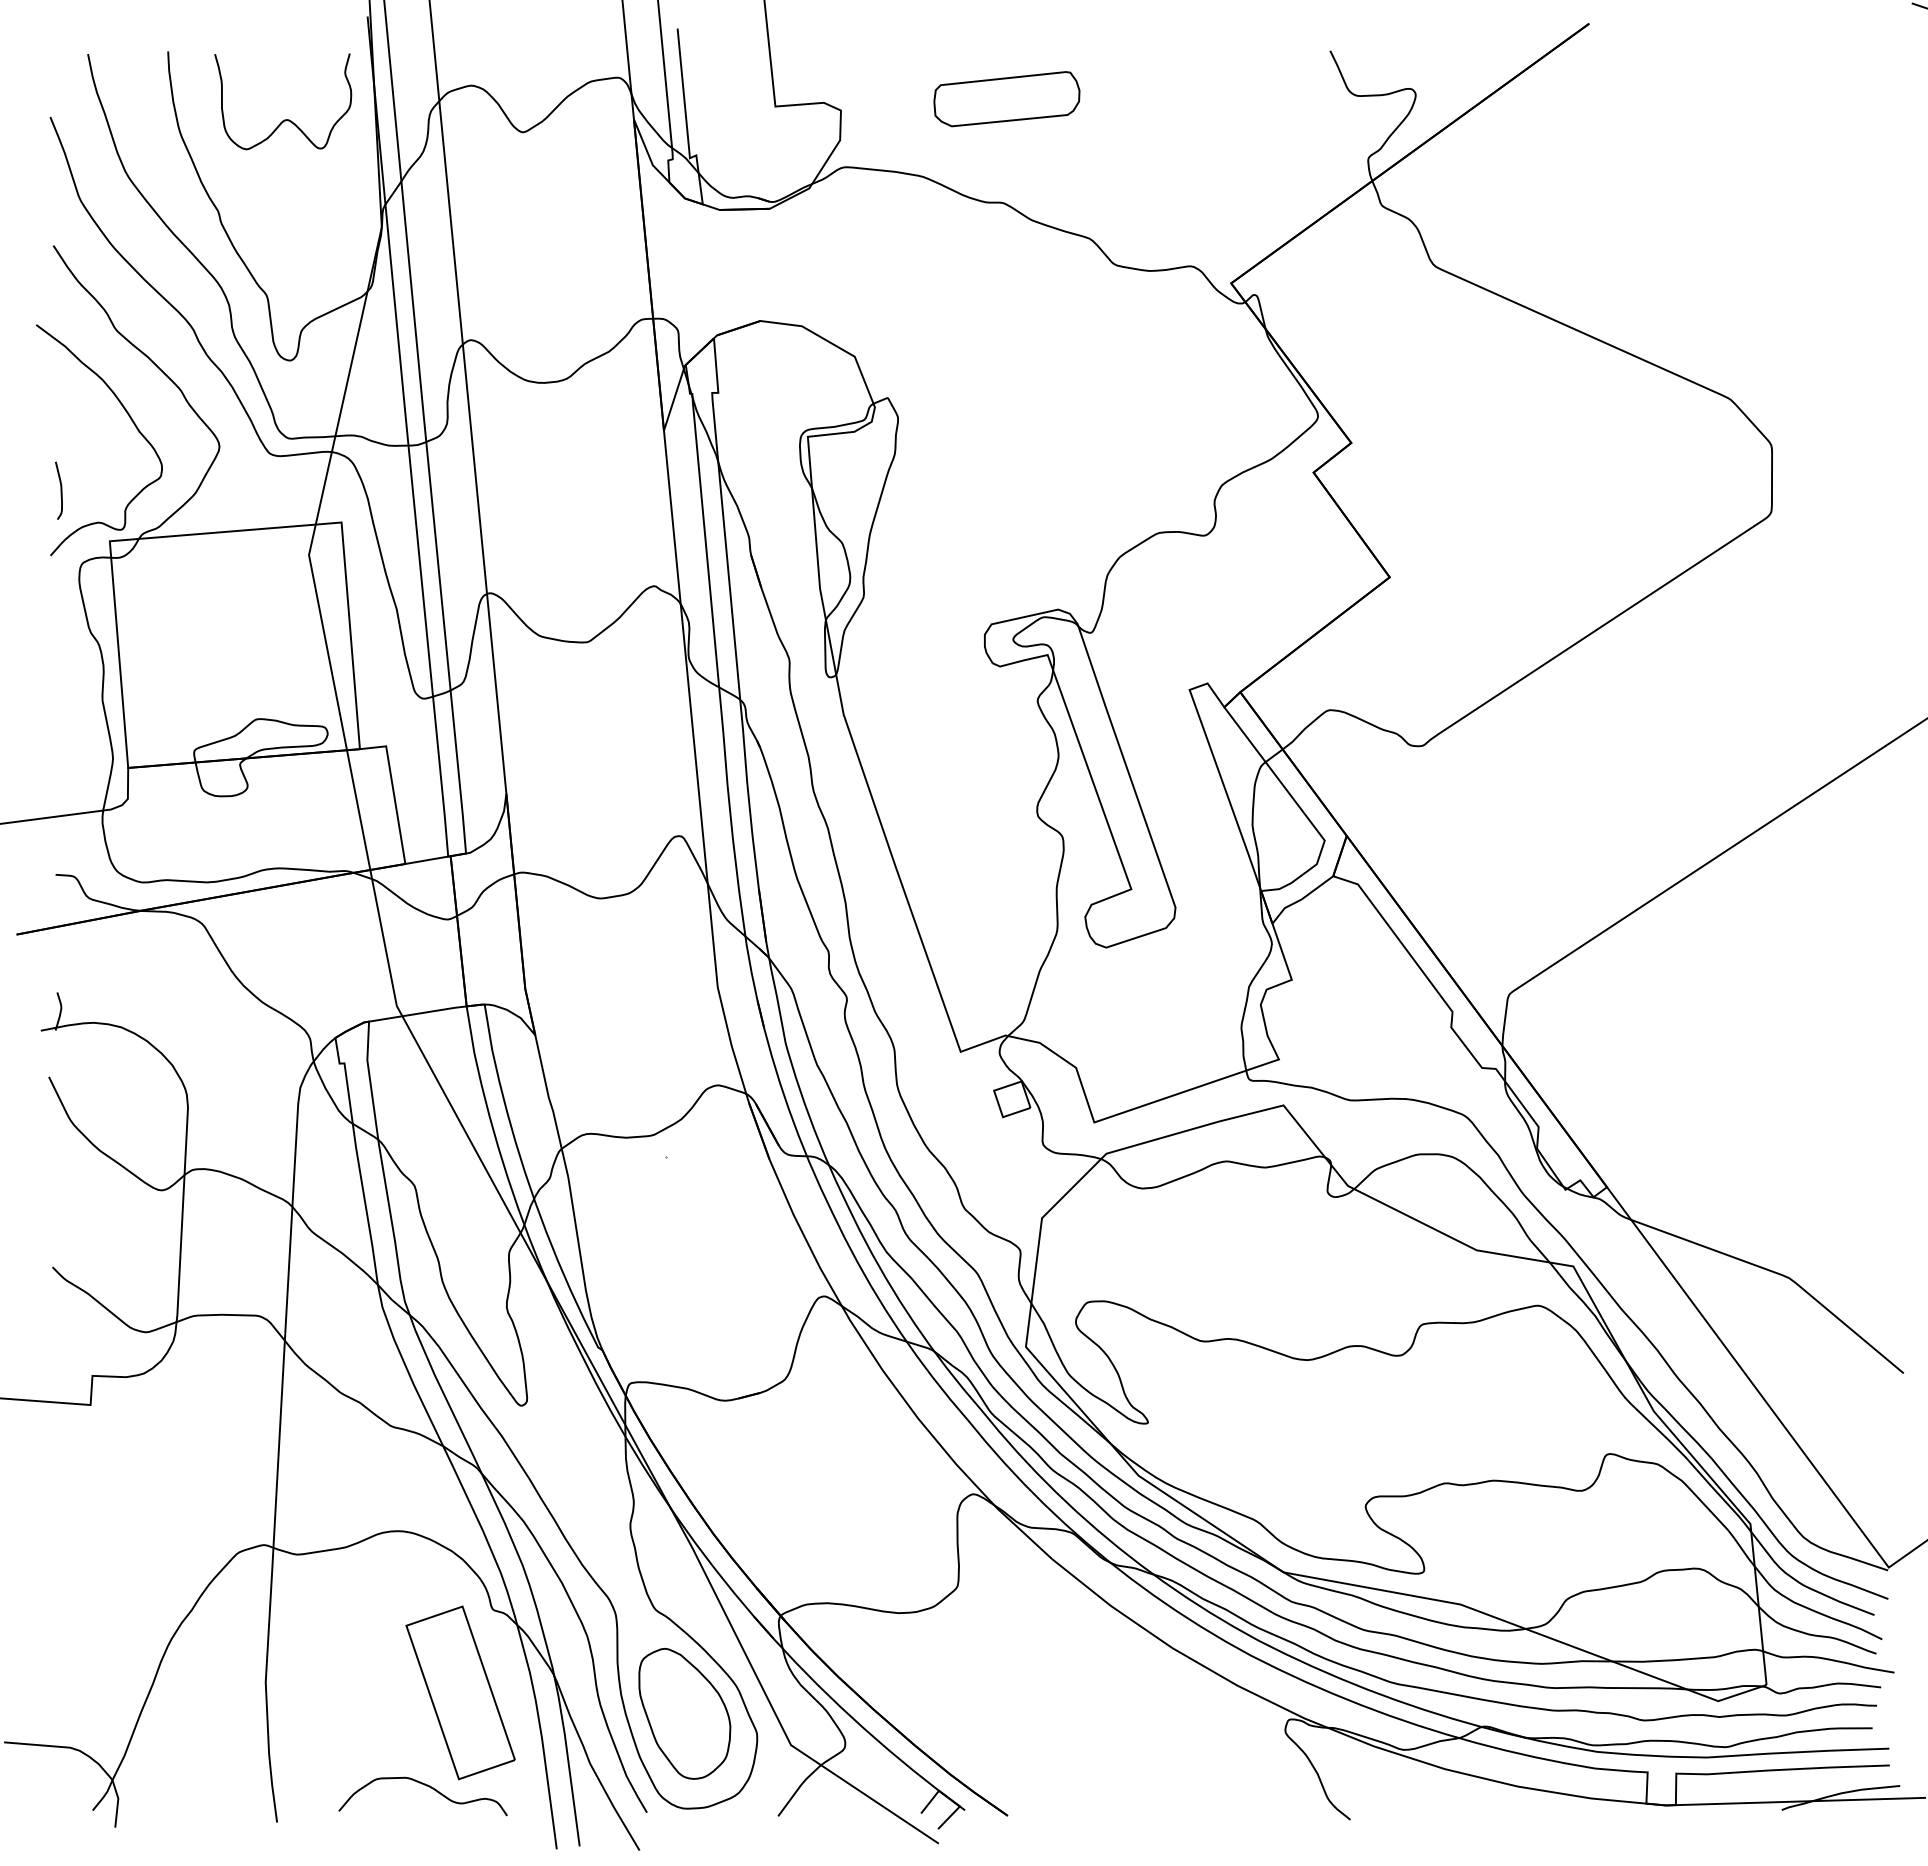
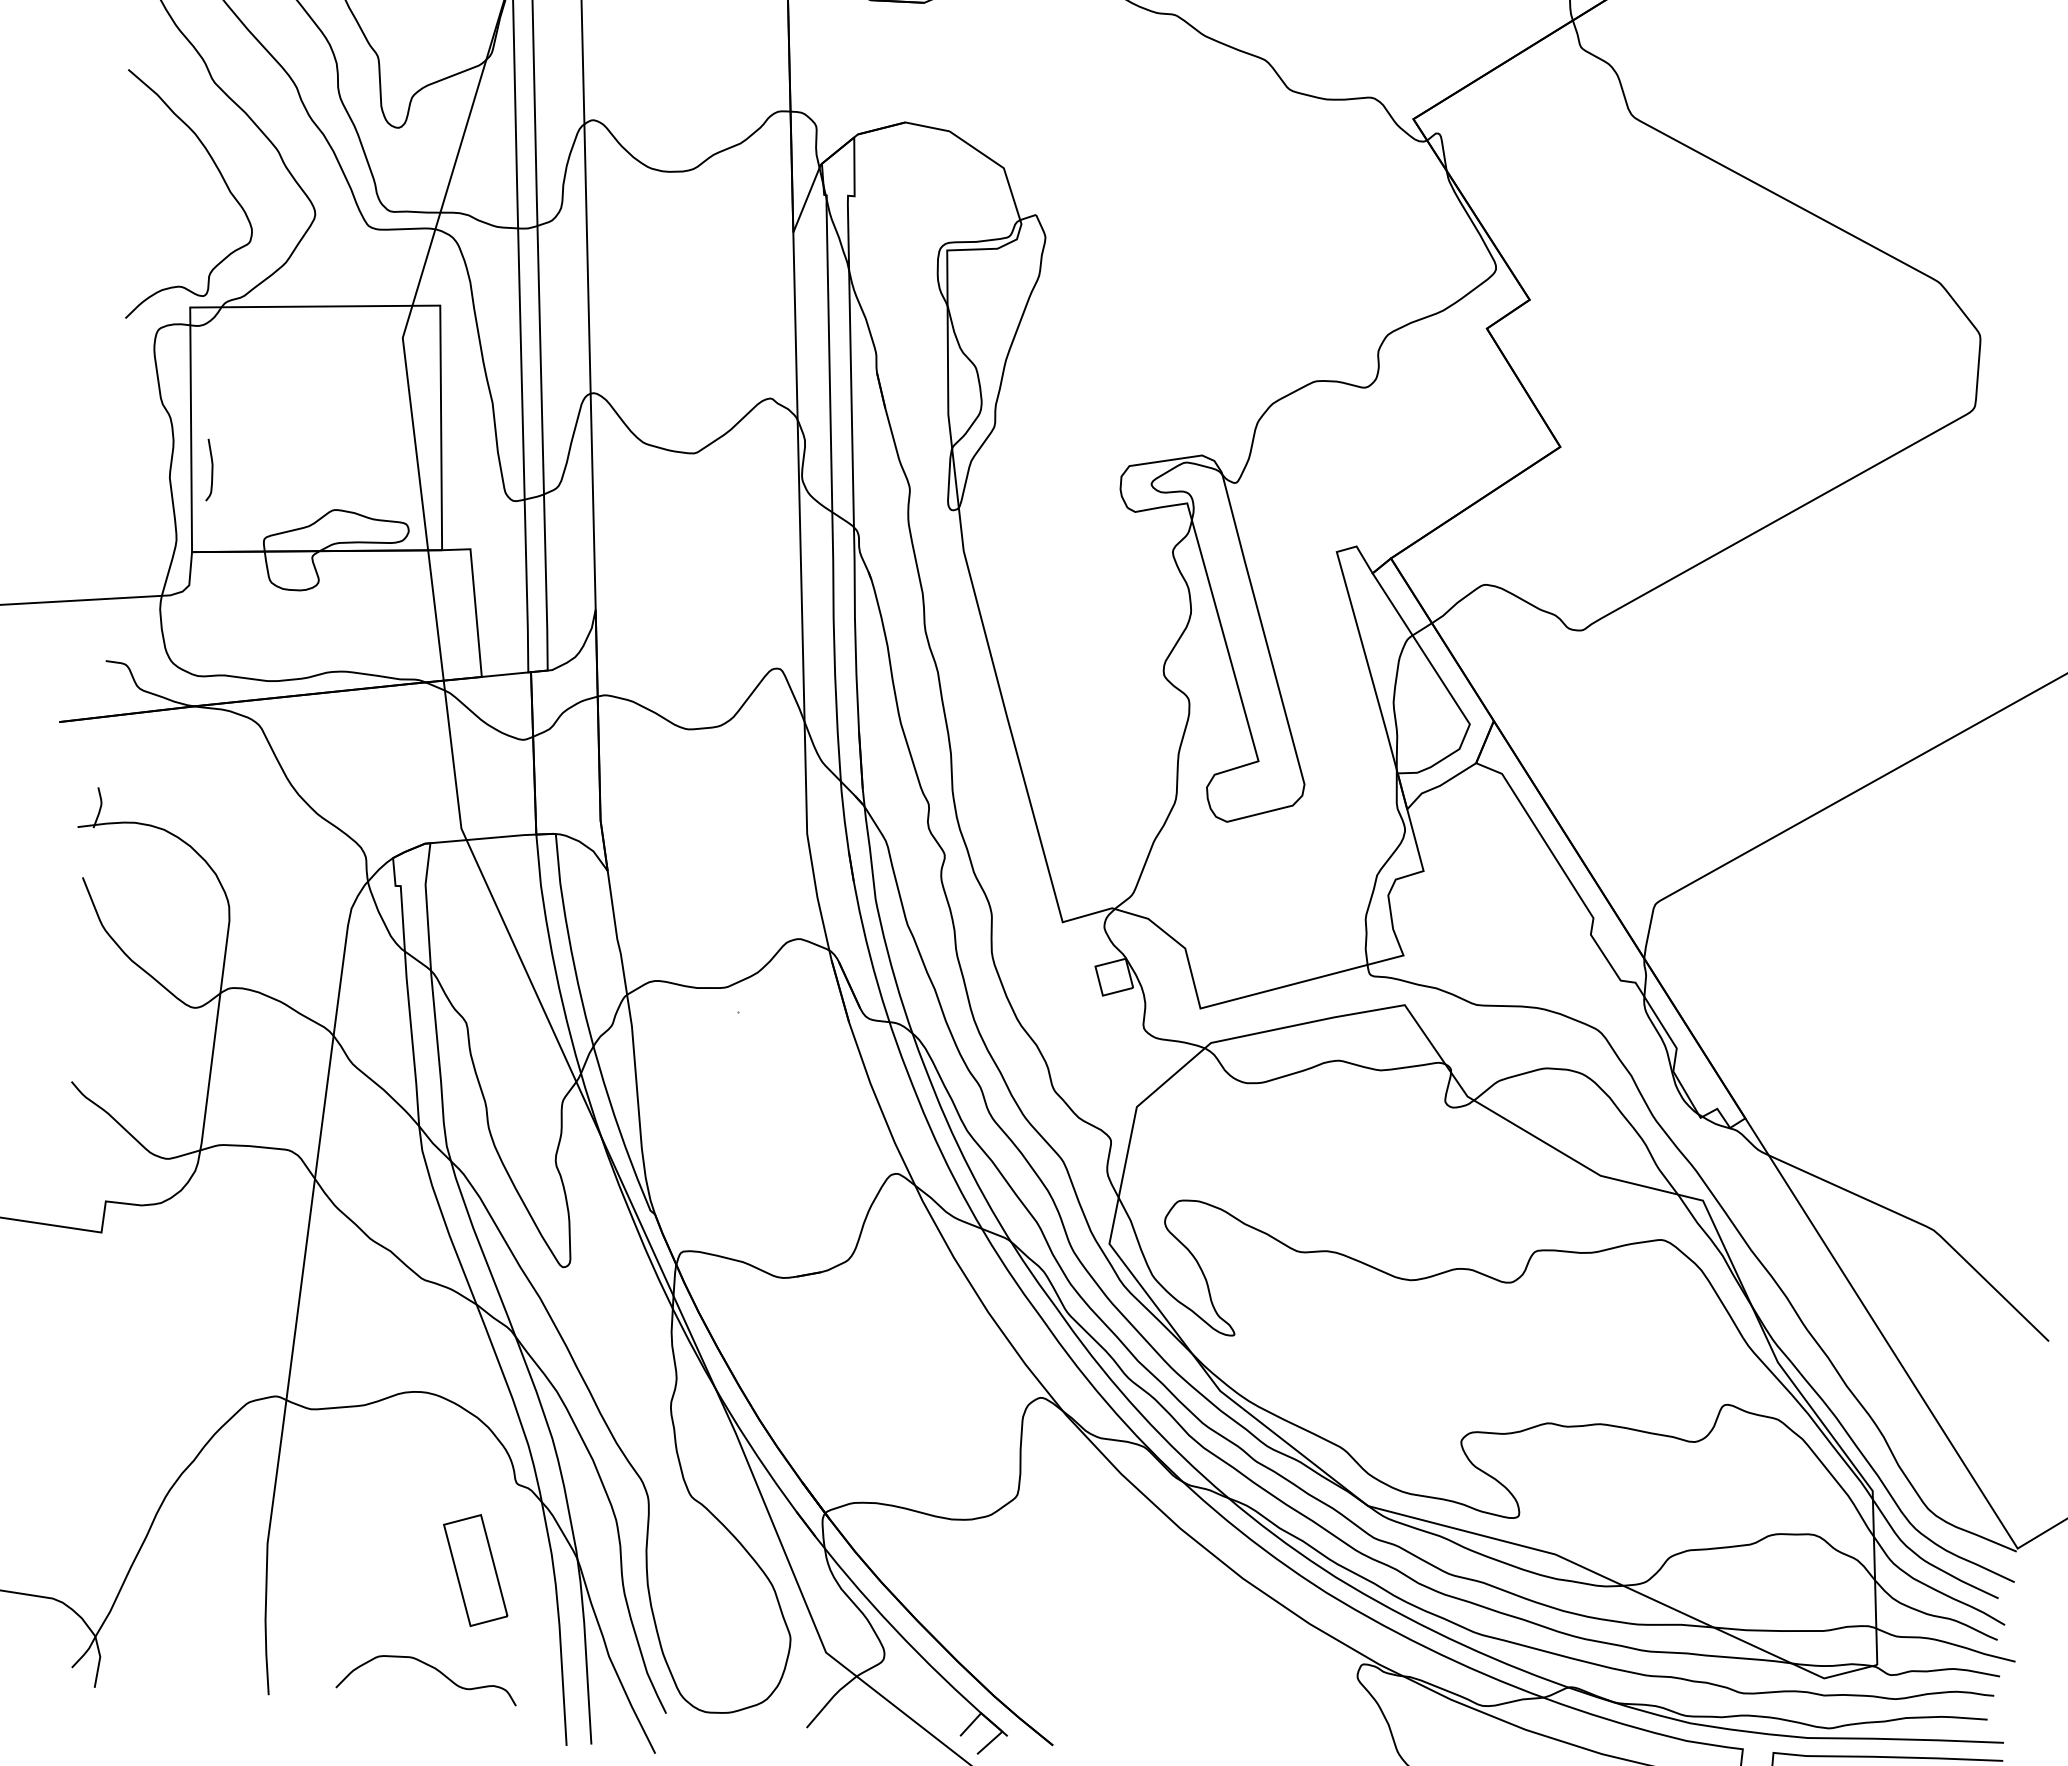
curve: (60, 490) -> (211, 469), moved
part: (460, 1692) -> (475, 1570), size x0.6
part: (684, 1713) -> (714, 1610), removed

